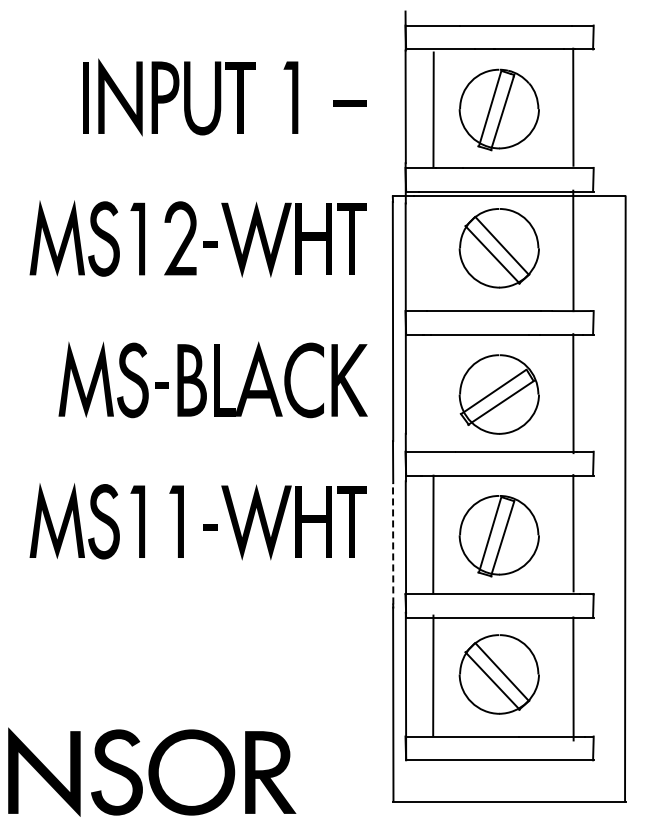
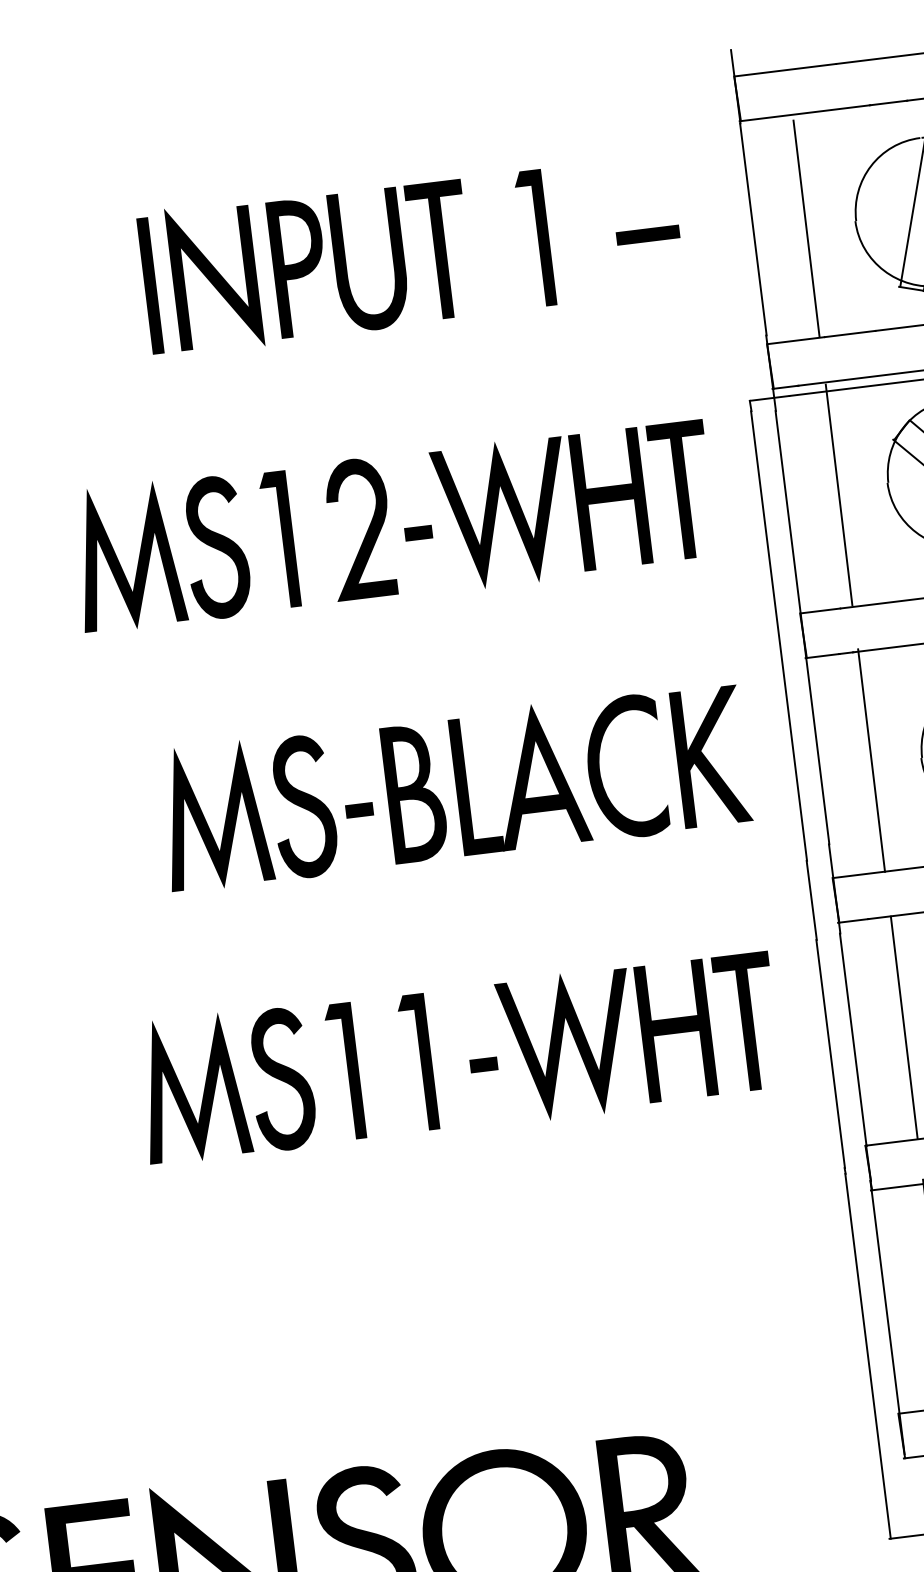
line: (433, 251) -> (839, 494), added
line: (433, 392) -> (871, 760), added
line: (393, 543) -> (831, 1053), dashed -> solid

